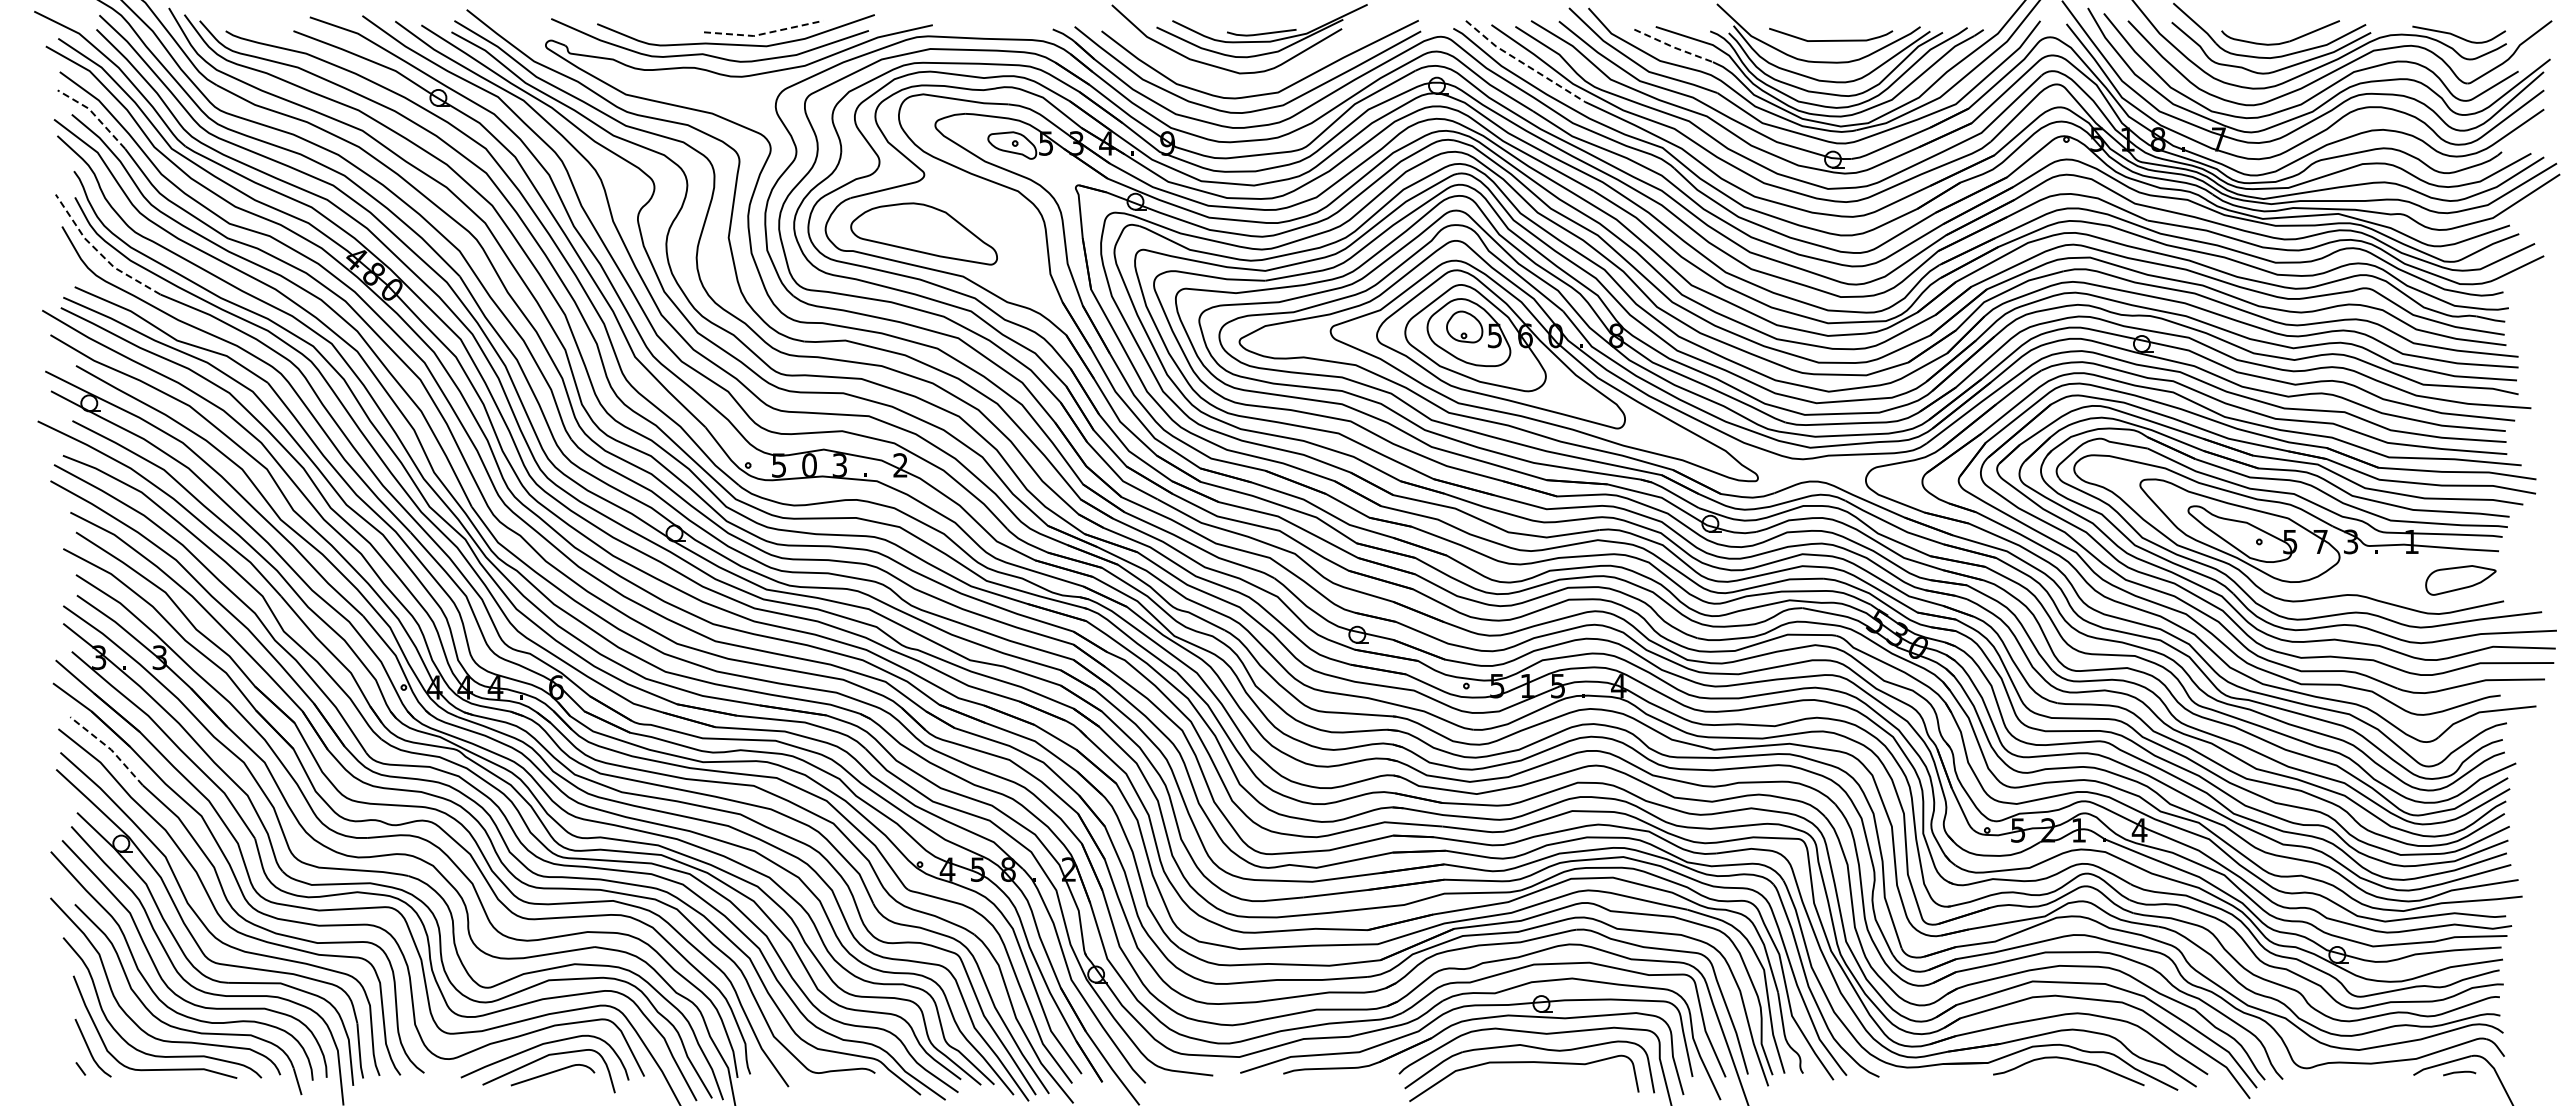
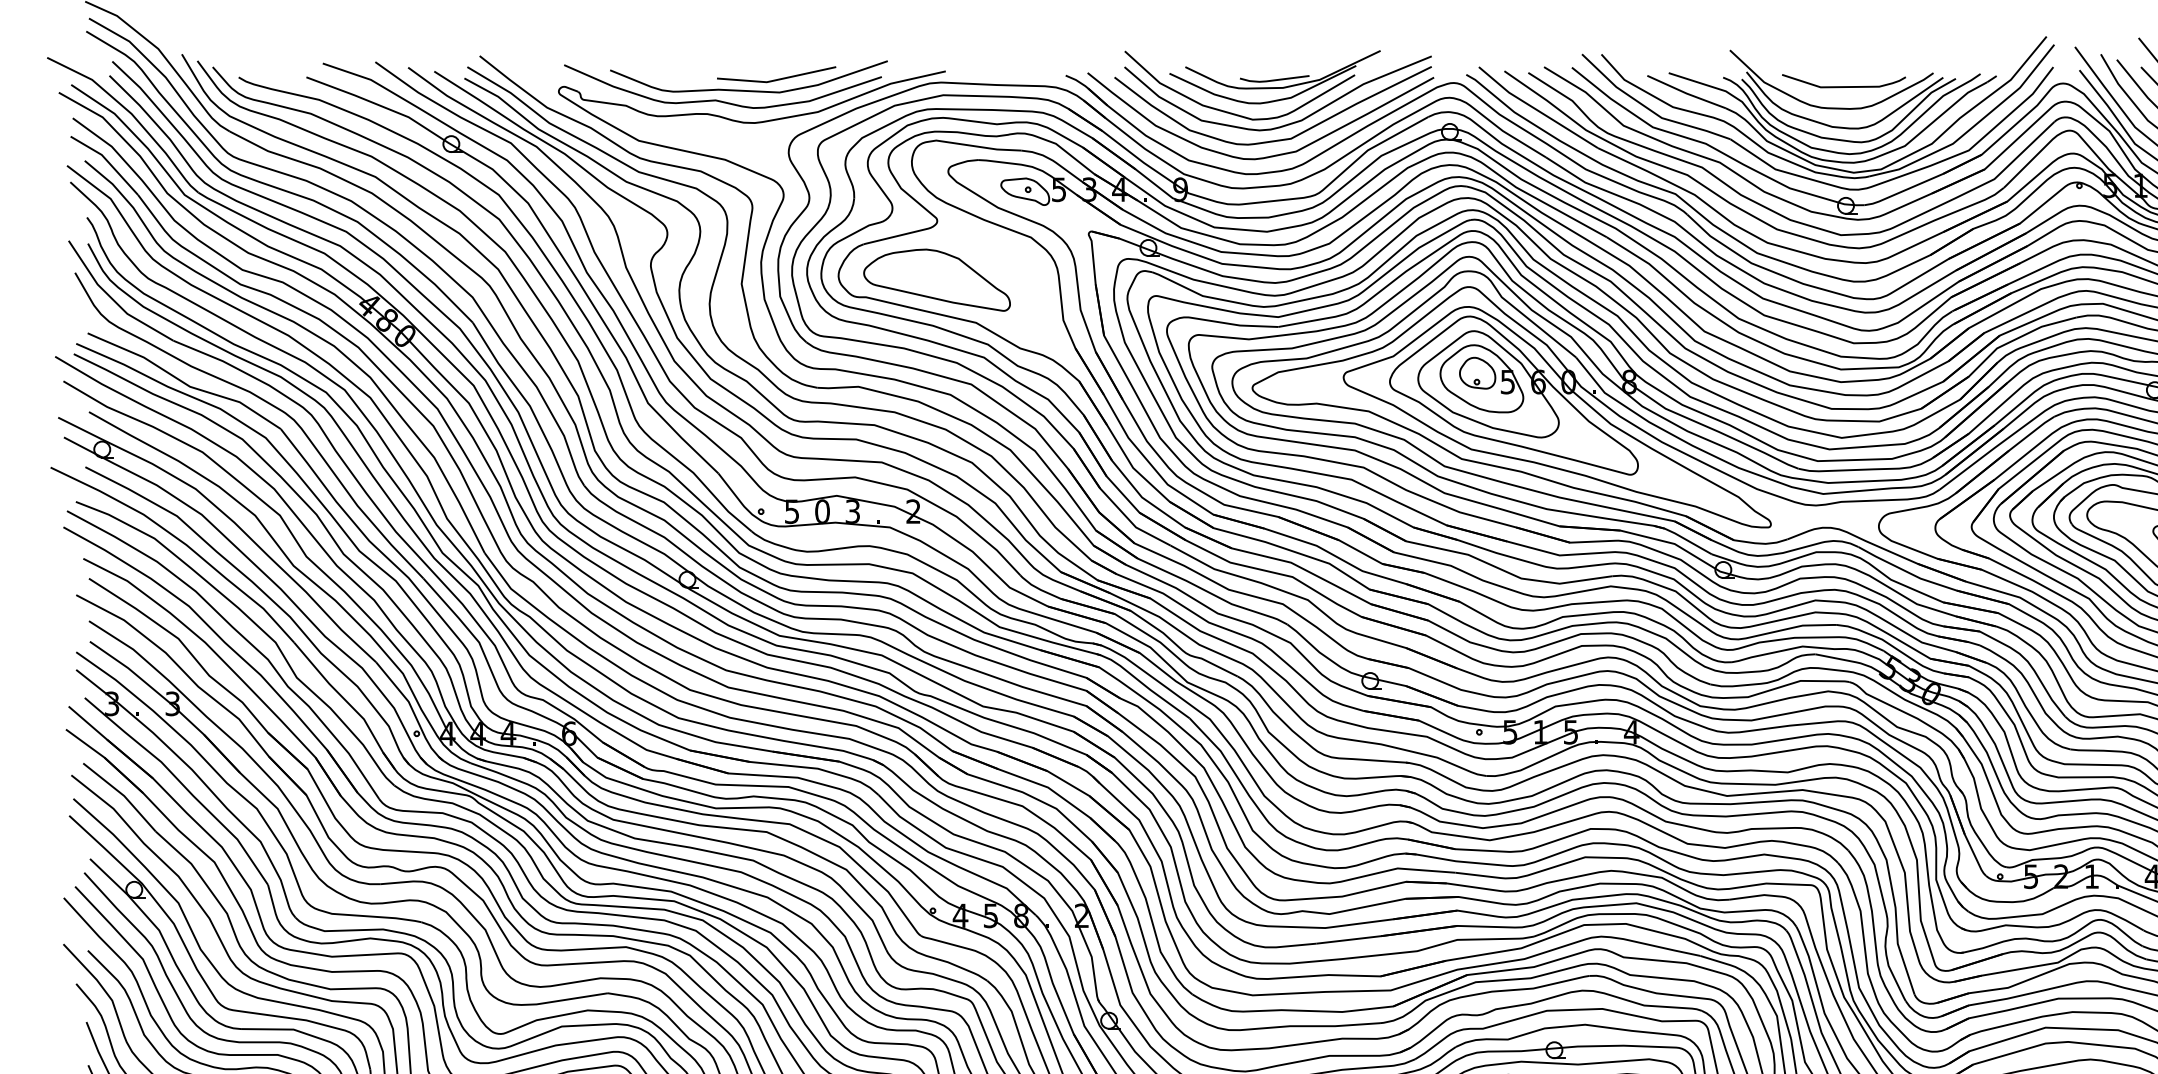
line: (764, 33) -> (777, 79), dashed -> solid
line: (1673, 47) -> (1686, 93), dashed -> solid
line: (1523, 63) -> (1536, 109), dashed -> solid
curve: (1274, 77) -> (1287, 123), added
line: (94, 114) -> (107, 160), dashed -> solid
line: (99, 252) -> (112, 298), dashed -> solid
line: (109, 748) -> (122, 794), dashed -> solid

